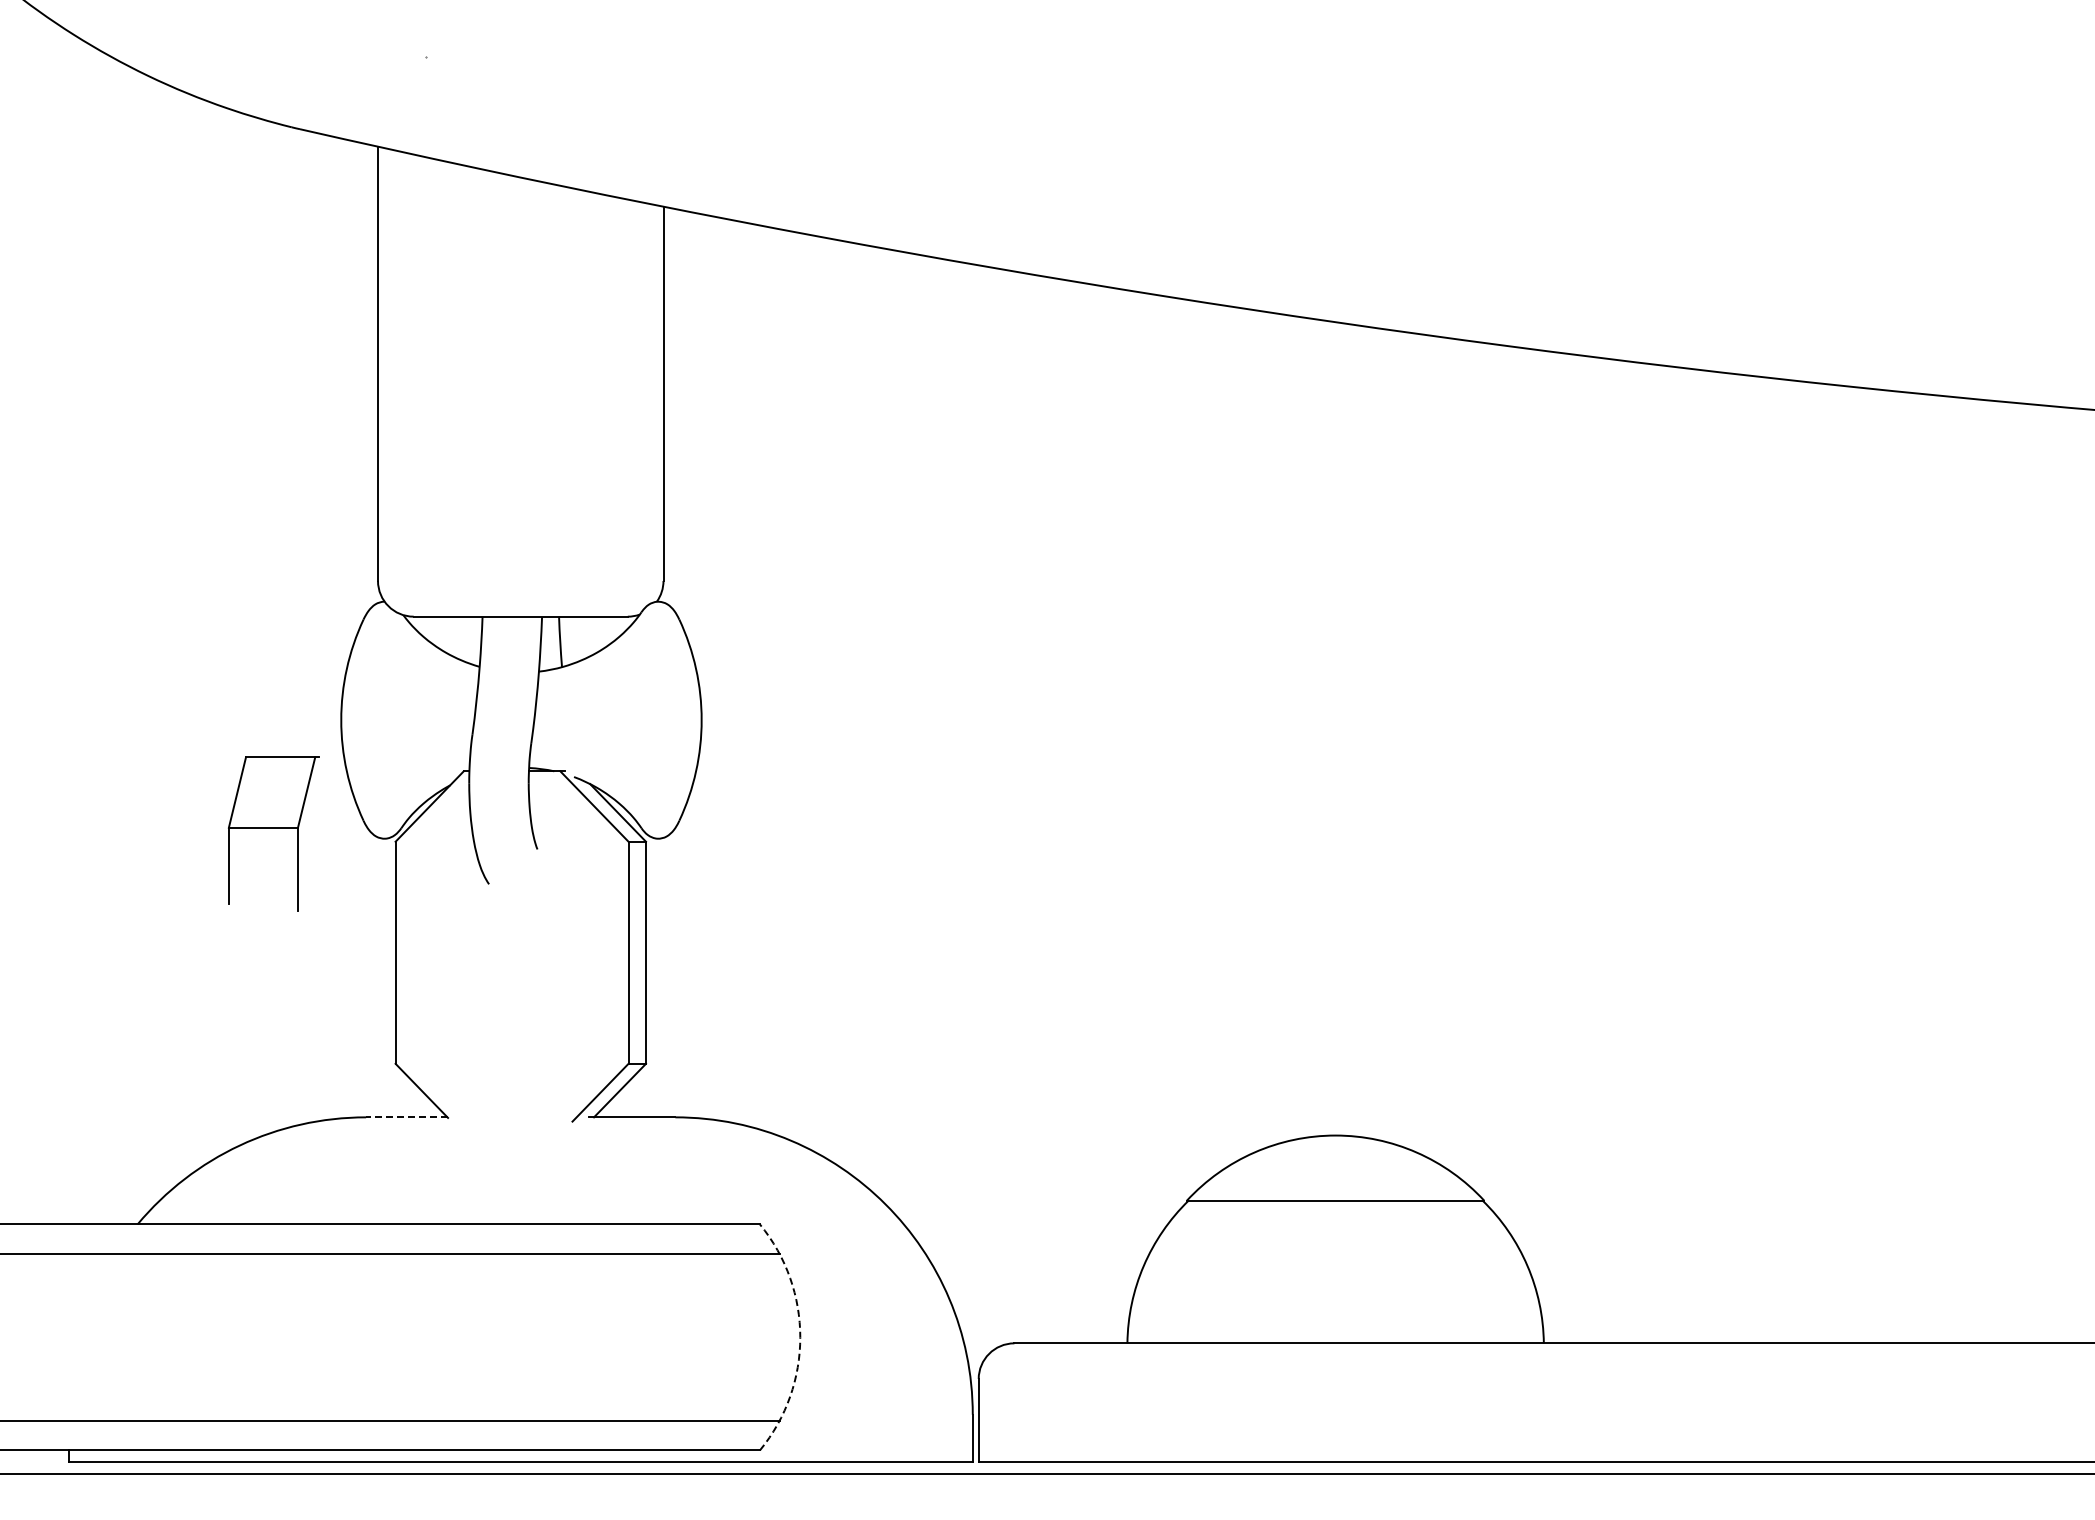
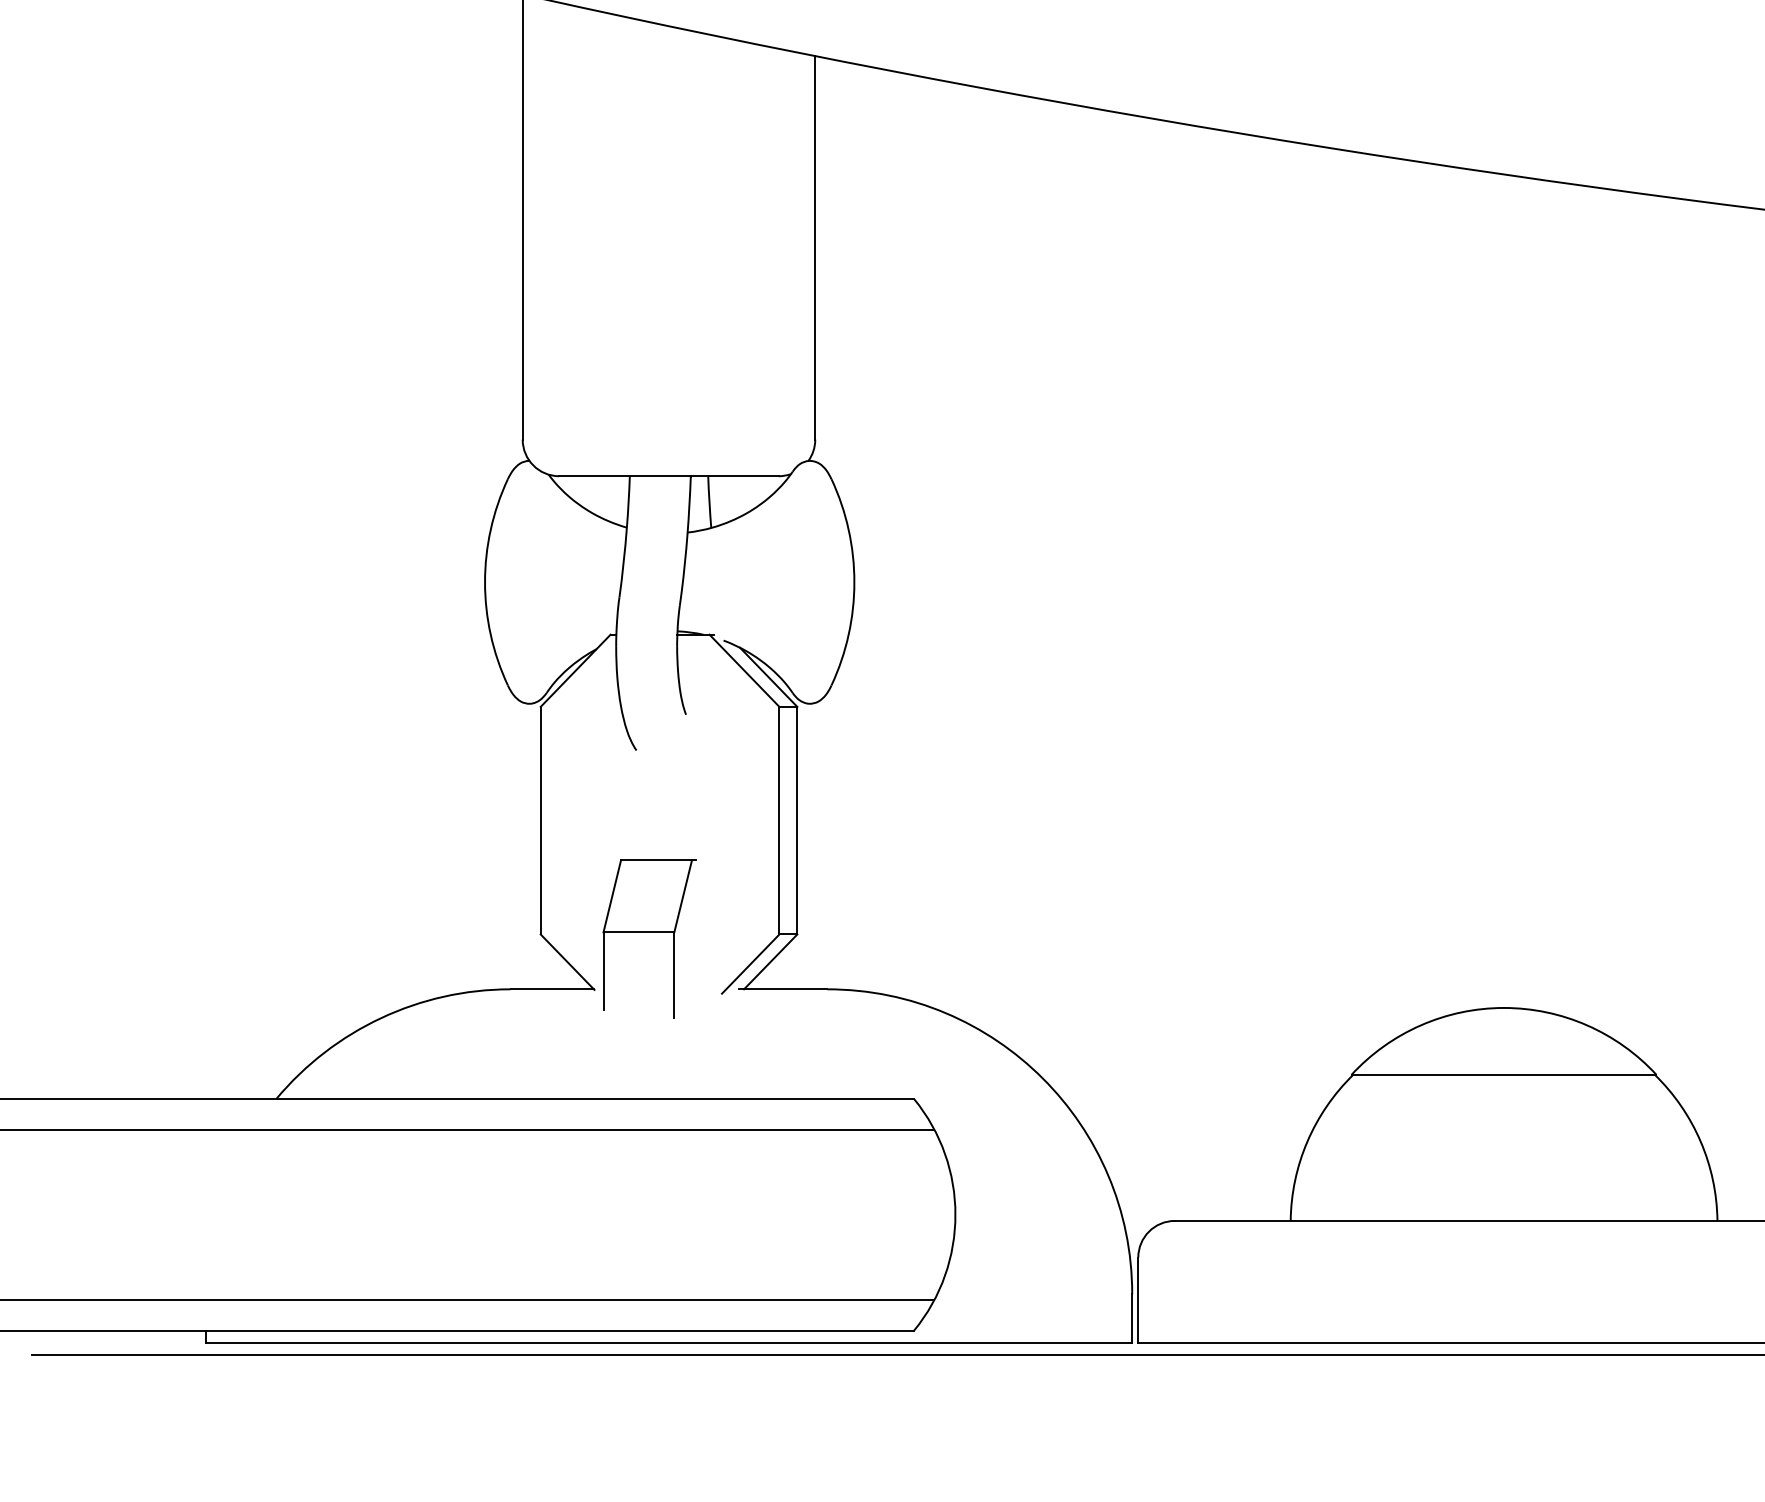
part: (273, 833) -> (649, 938), moved
line: (406, 1117) -> (551, 989), dashed -> solid
arc: (800, 1337) -> (955, 1214), dashed -> solid

